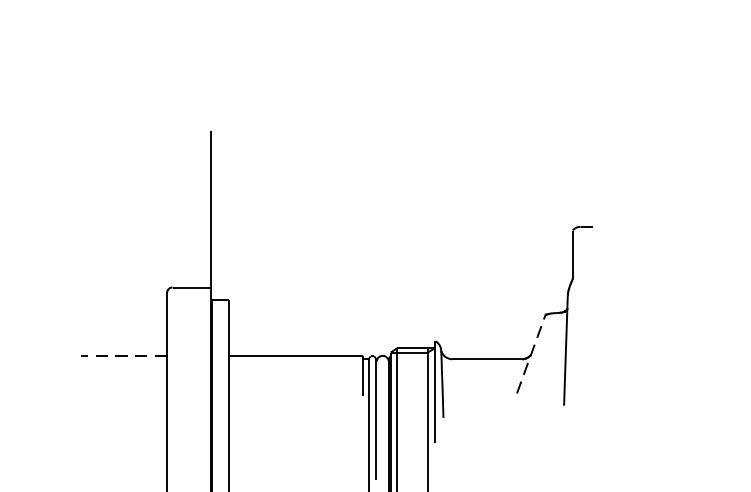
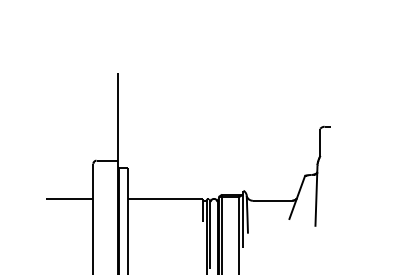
line: (532, 353) -> (297, 197), dashed -> solid
line: (124, 356) -> (69, 199), dashed -> solid

